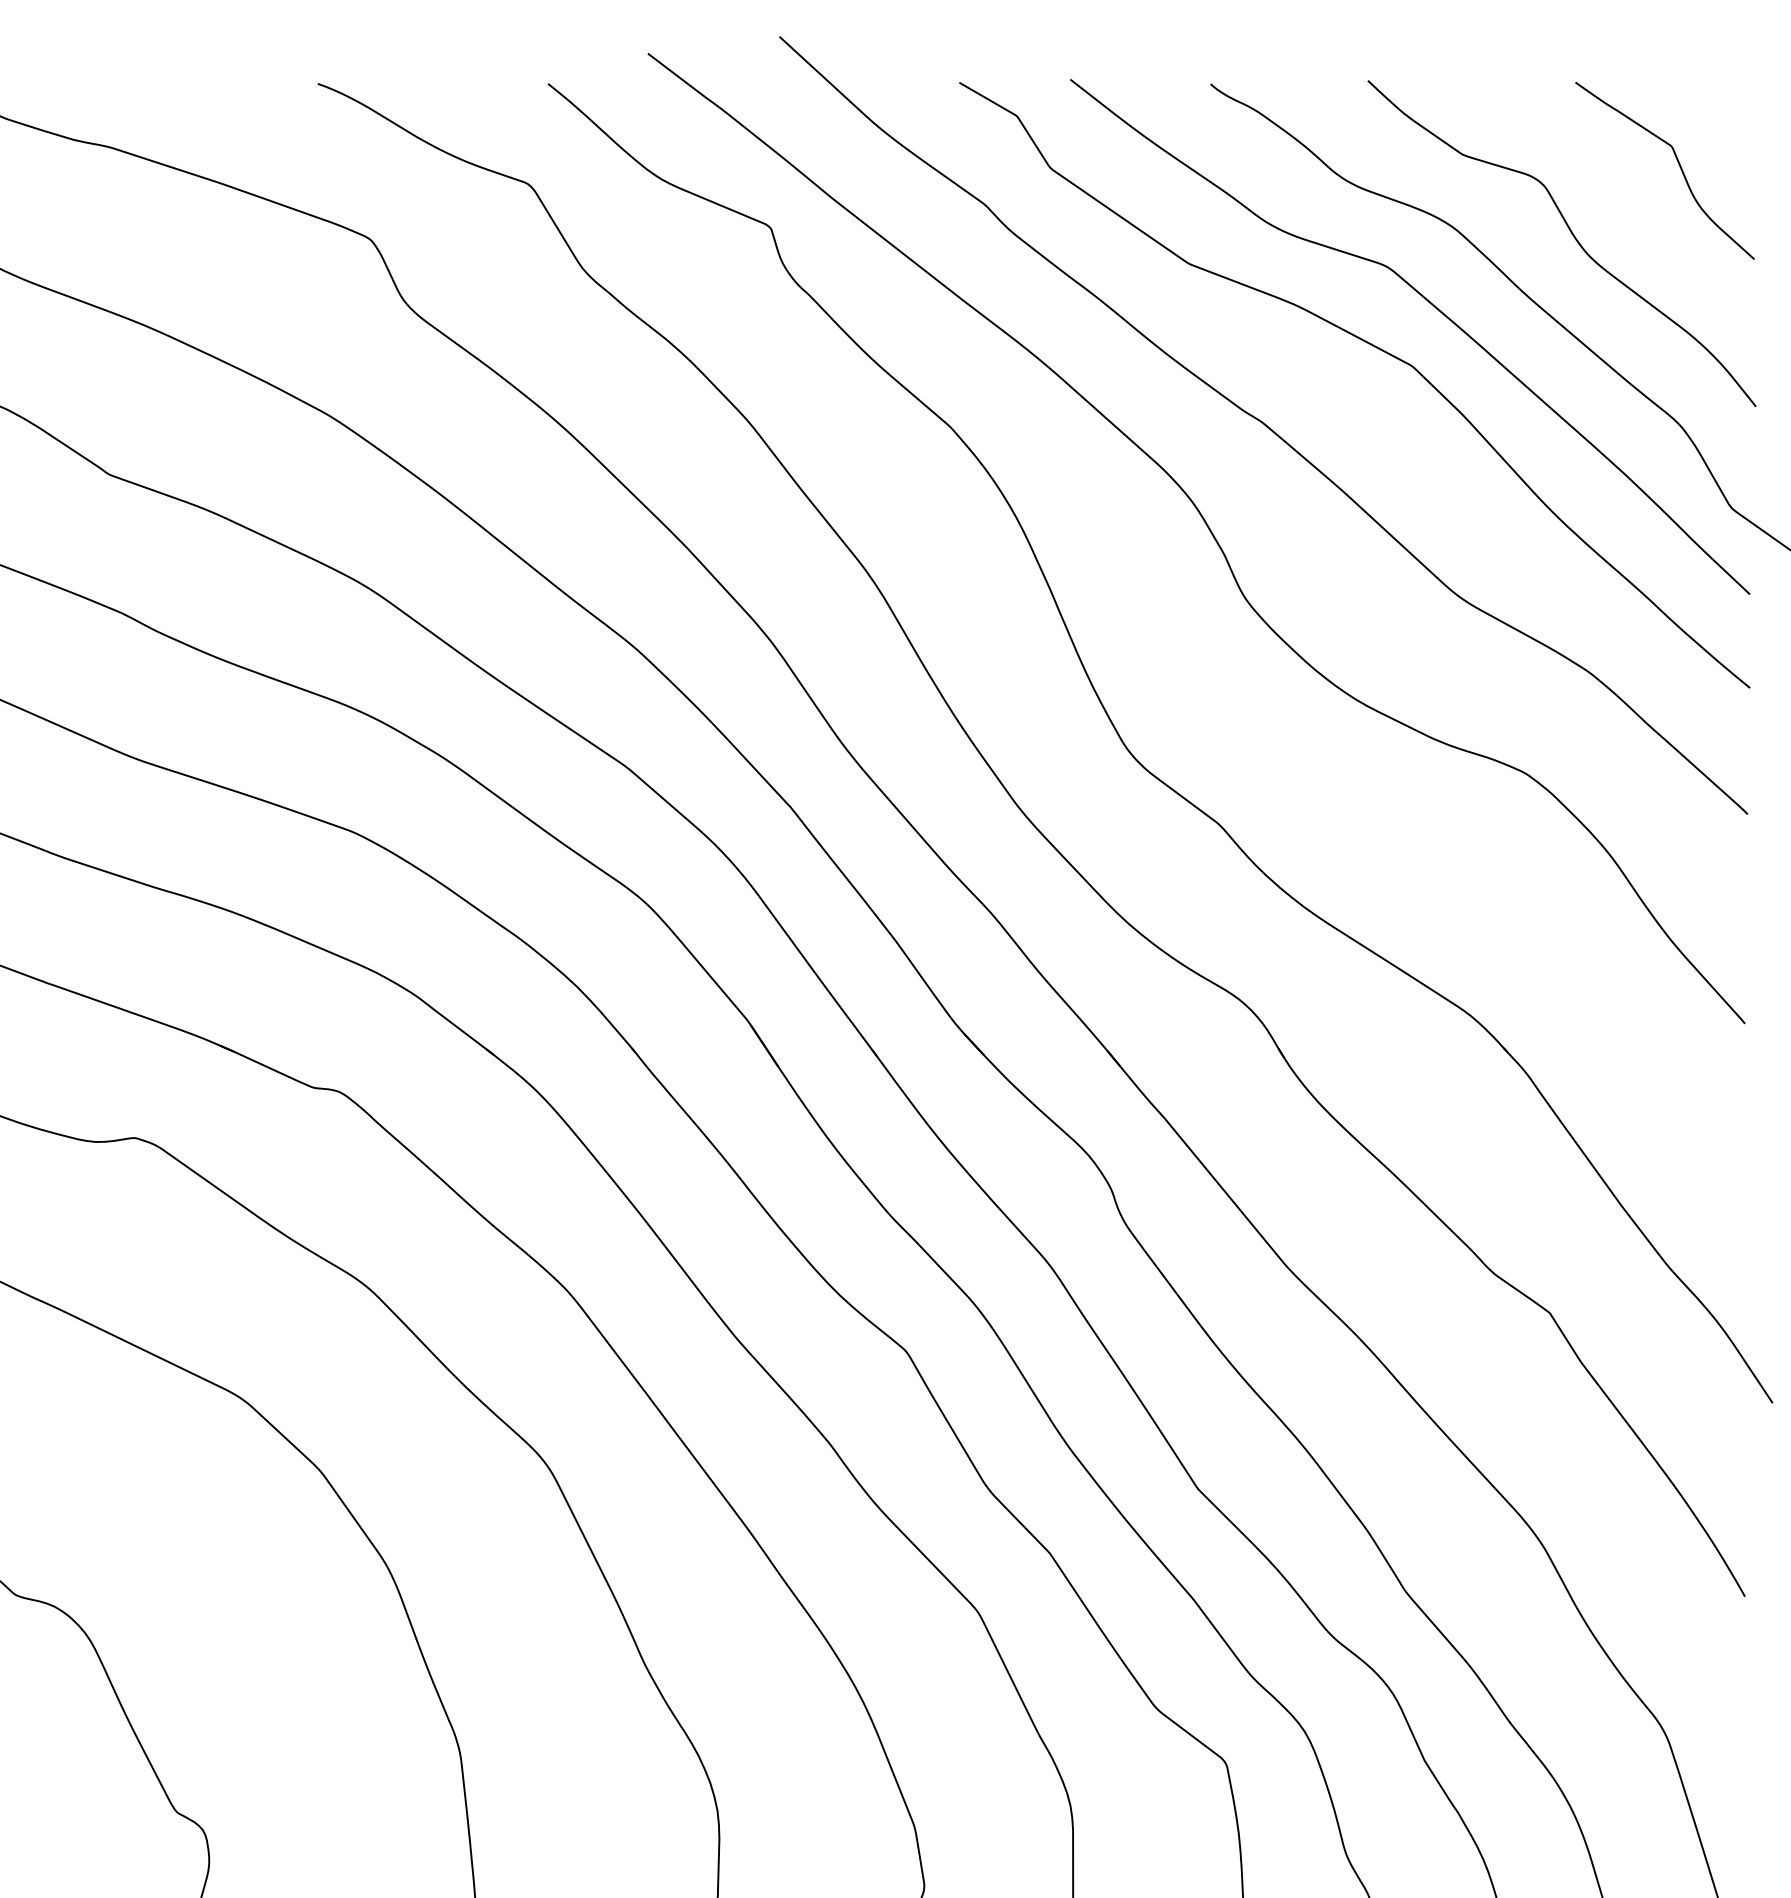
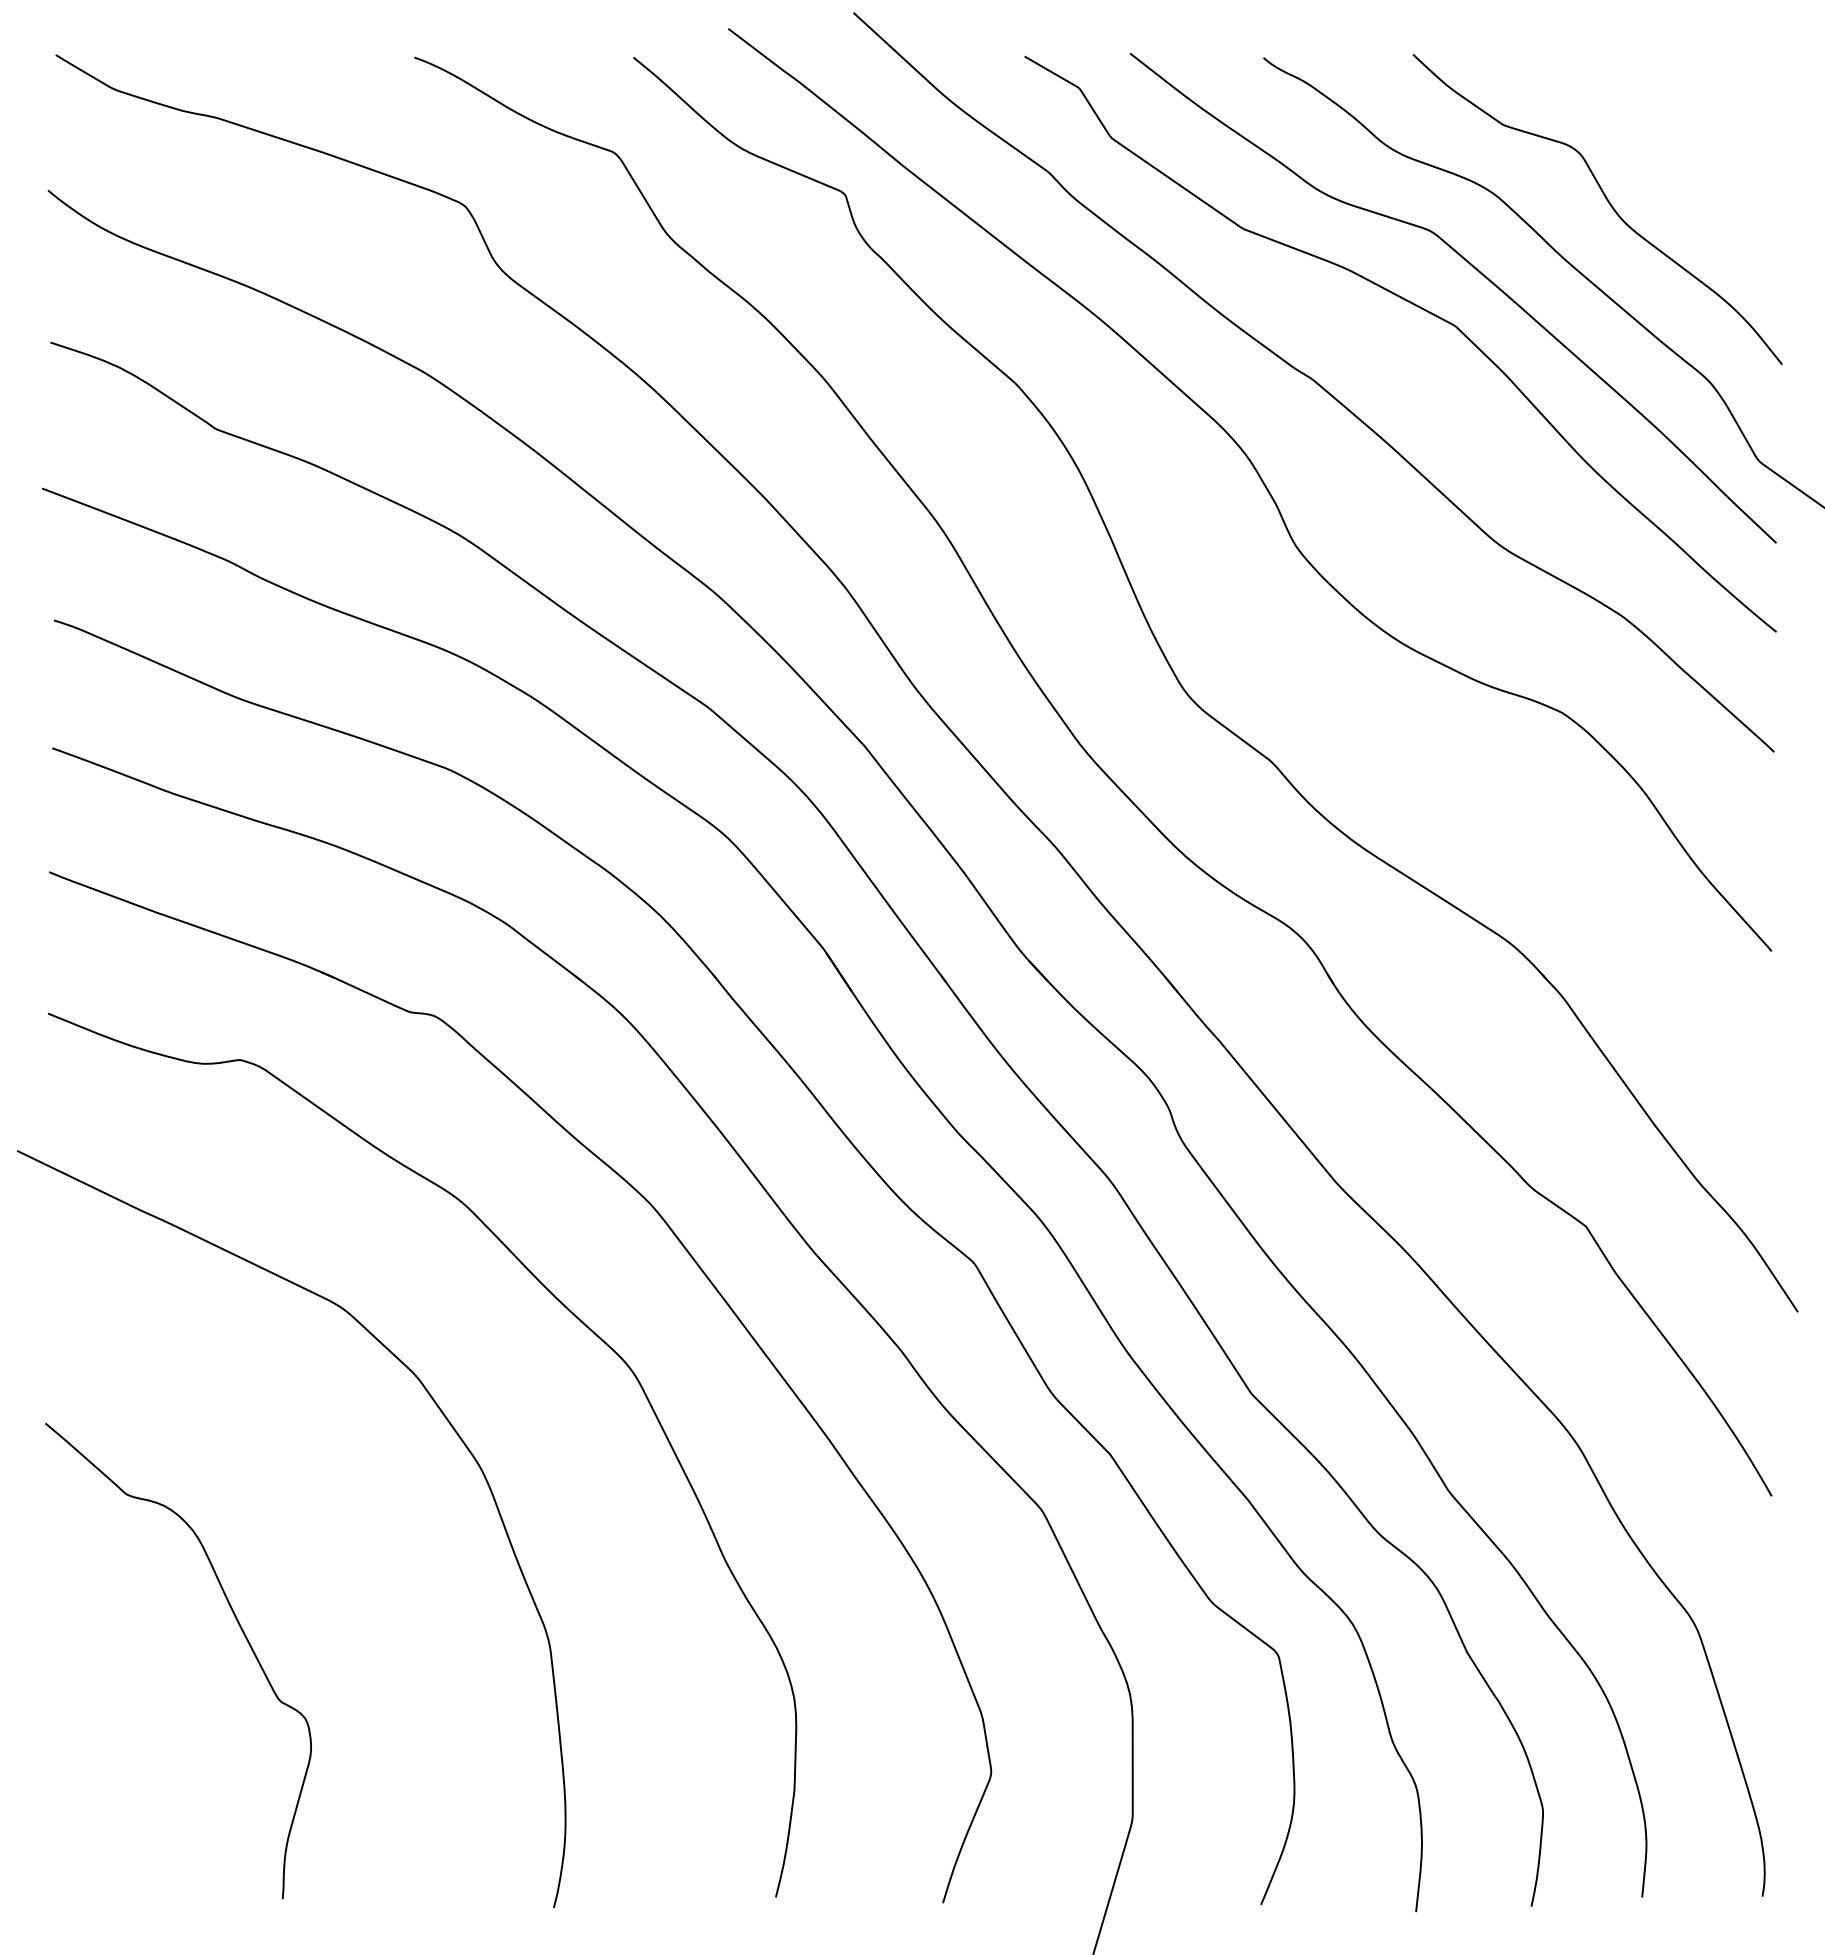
curve: (1677, 162) -> (1707, 132), removed

